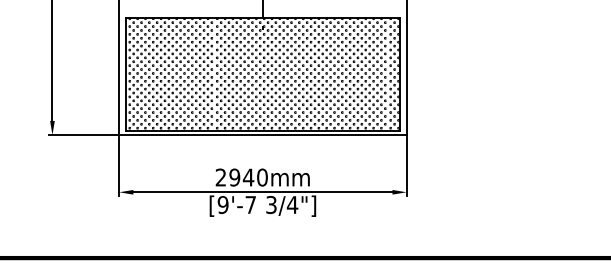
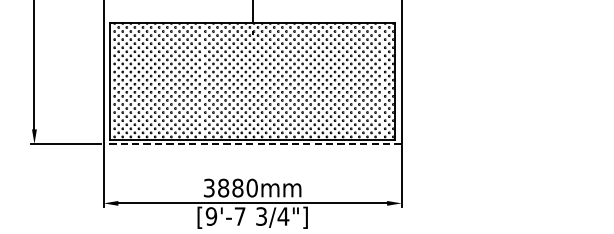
line: (262, 135) -> (252, 144), solid -> dashed
text: (234, 177) -> (223, 188), 2940mm -> 3880mm

